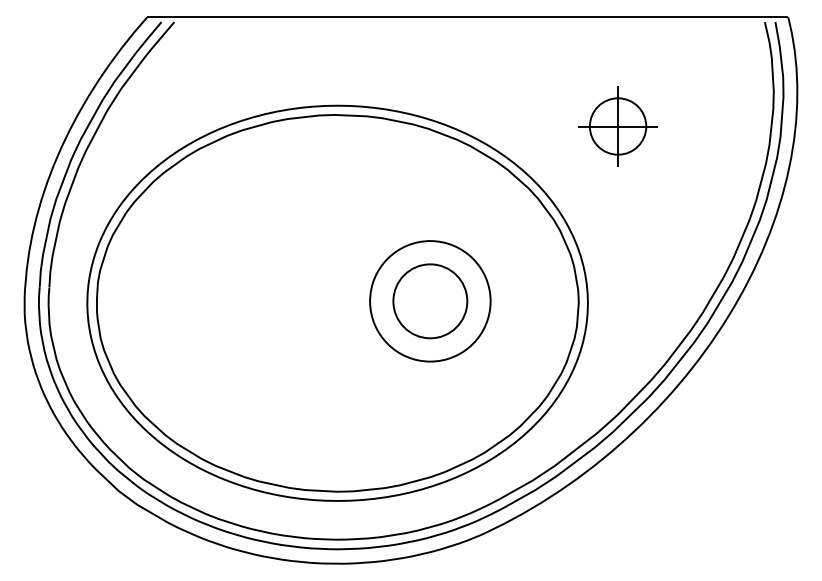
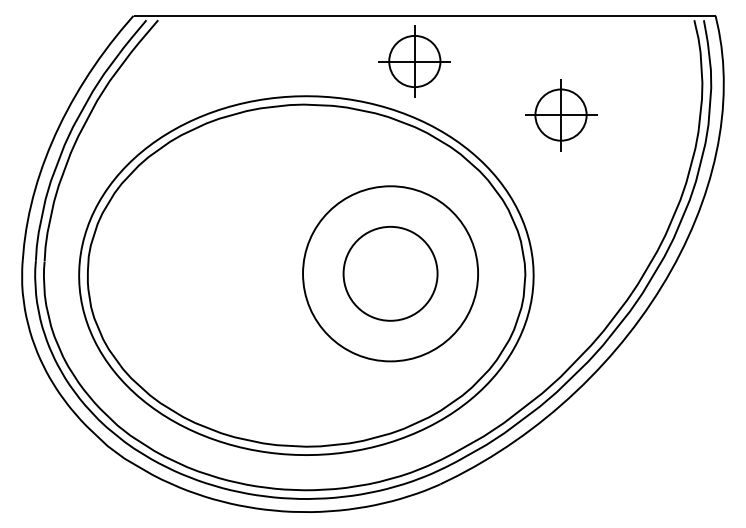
part: (456, 67) -> (414, 61), added
circle: (430, 301) -> (390, 273), size x1.4
circle: (430, 301) -> (390, 273), size x1.6

